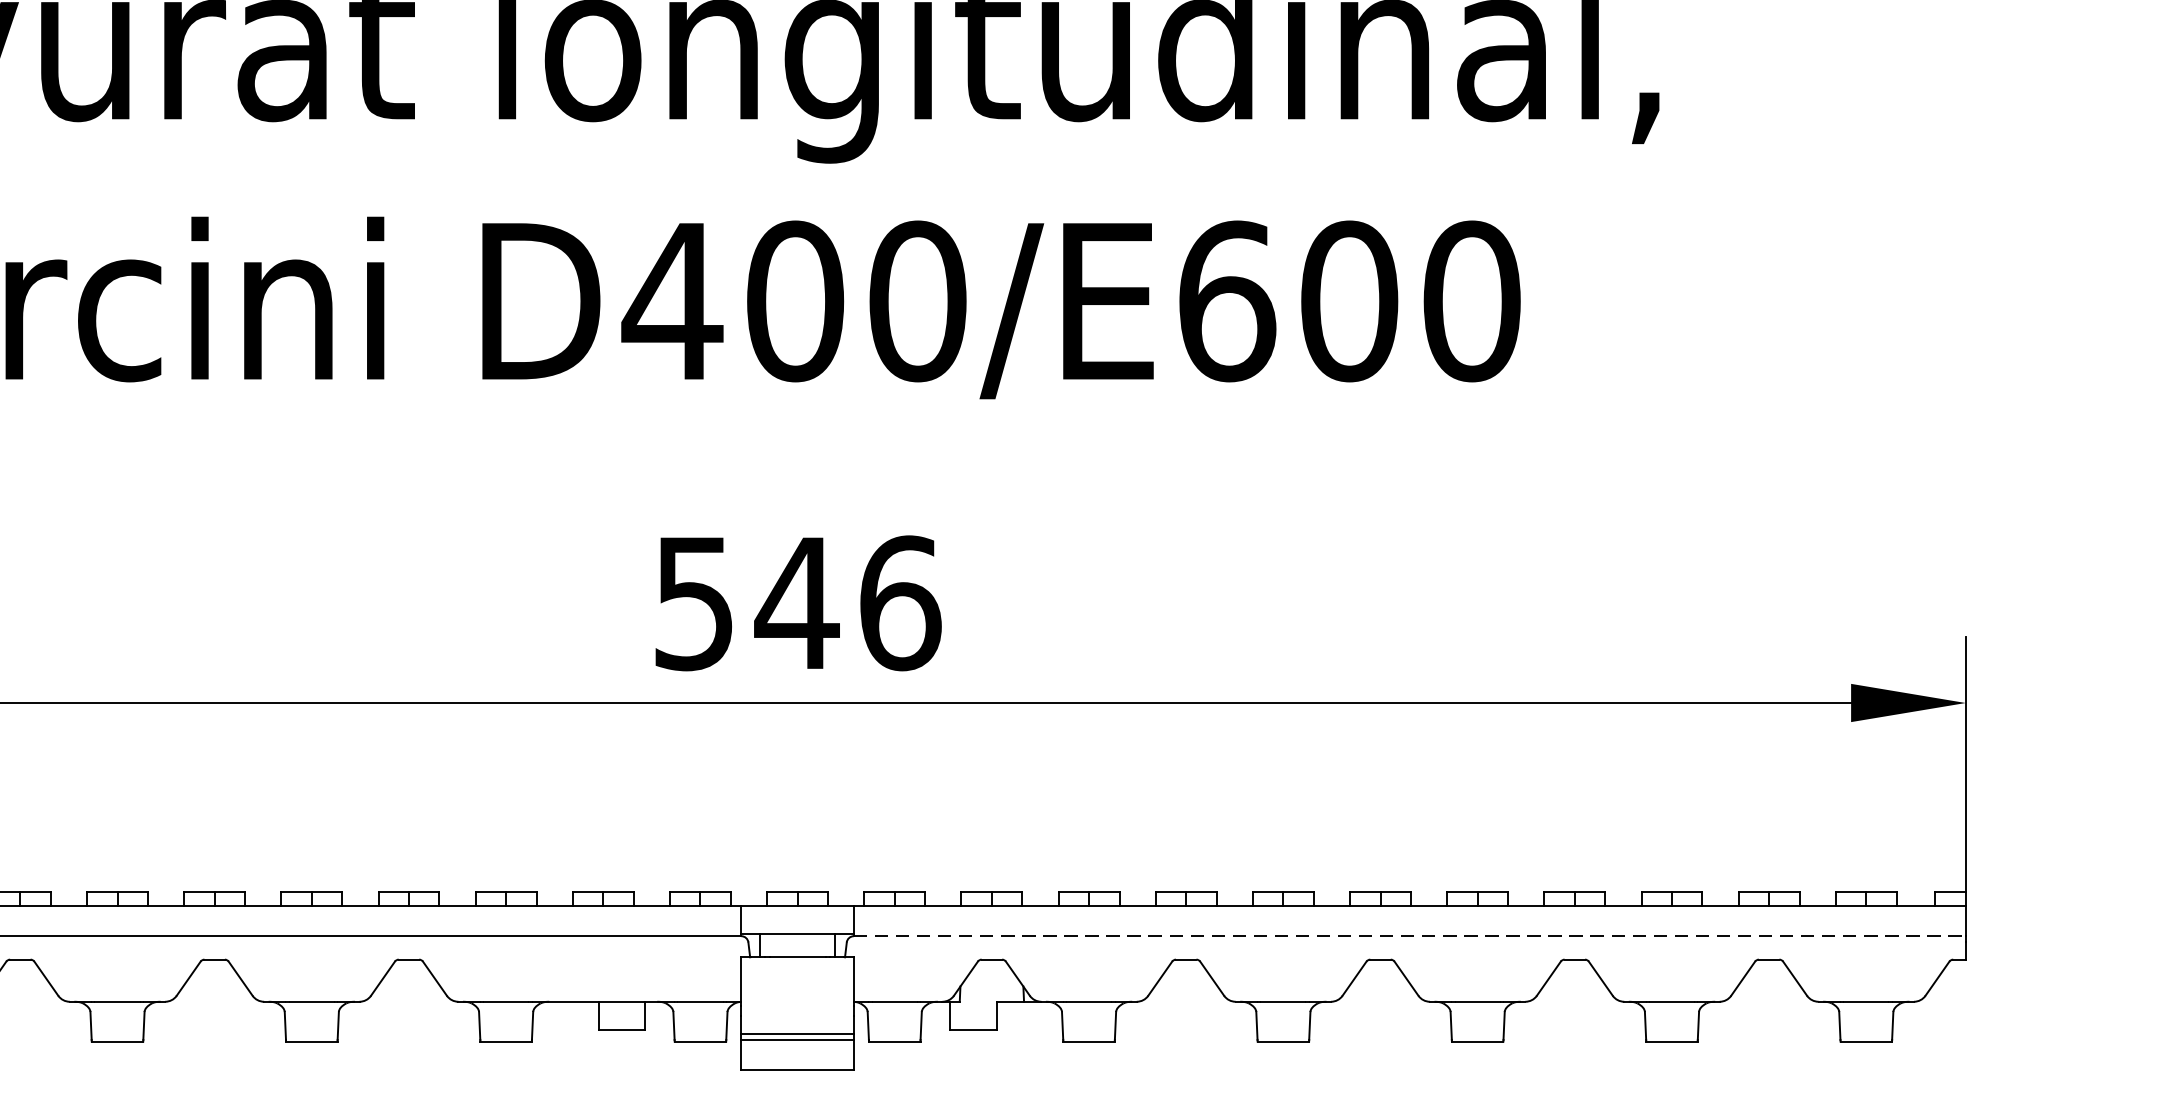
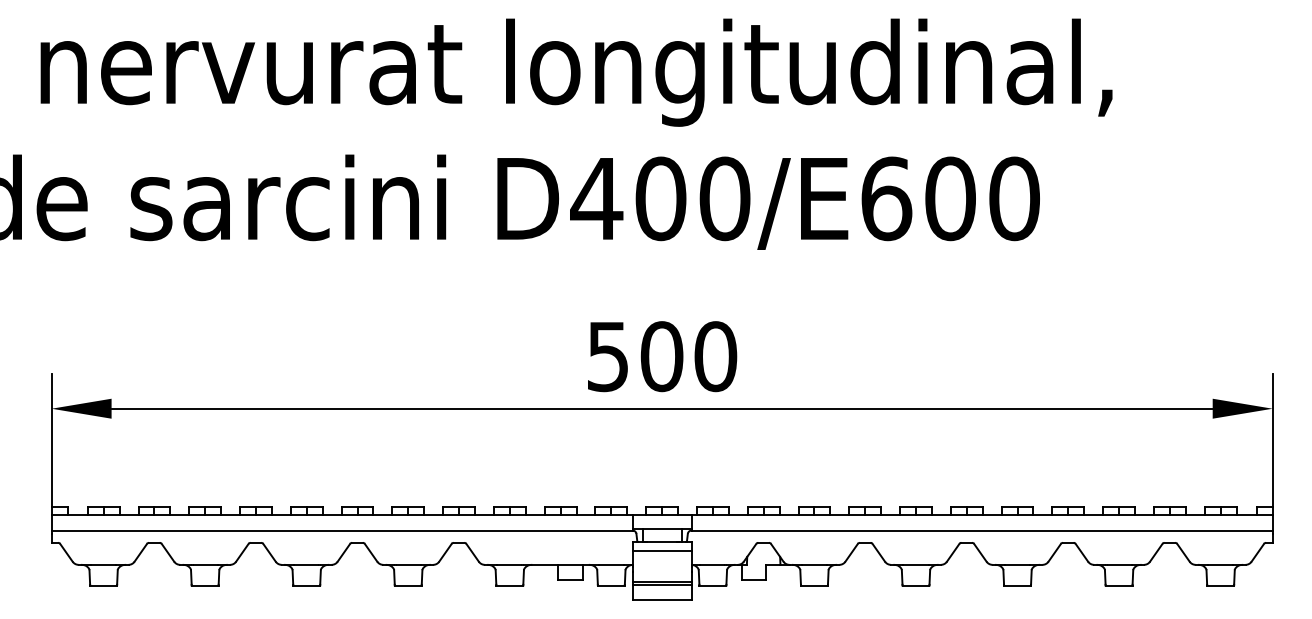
text: (848, 603) -> (688, 356), 546 -> 500
line: (1410, 936) -> (982, 530), dashed -> solid
line: (796, 976) -> (661, 551), added

